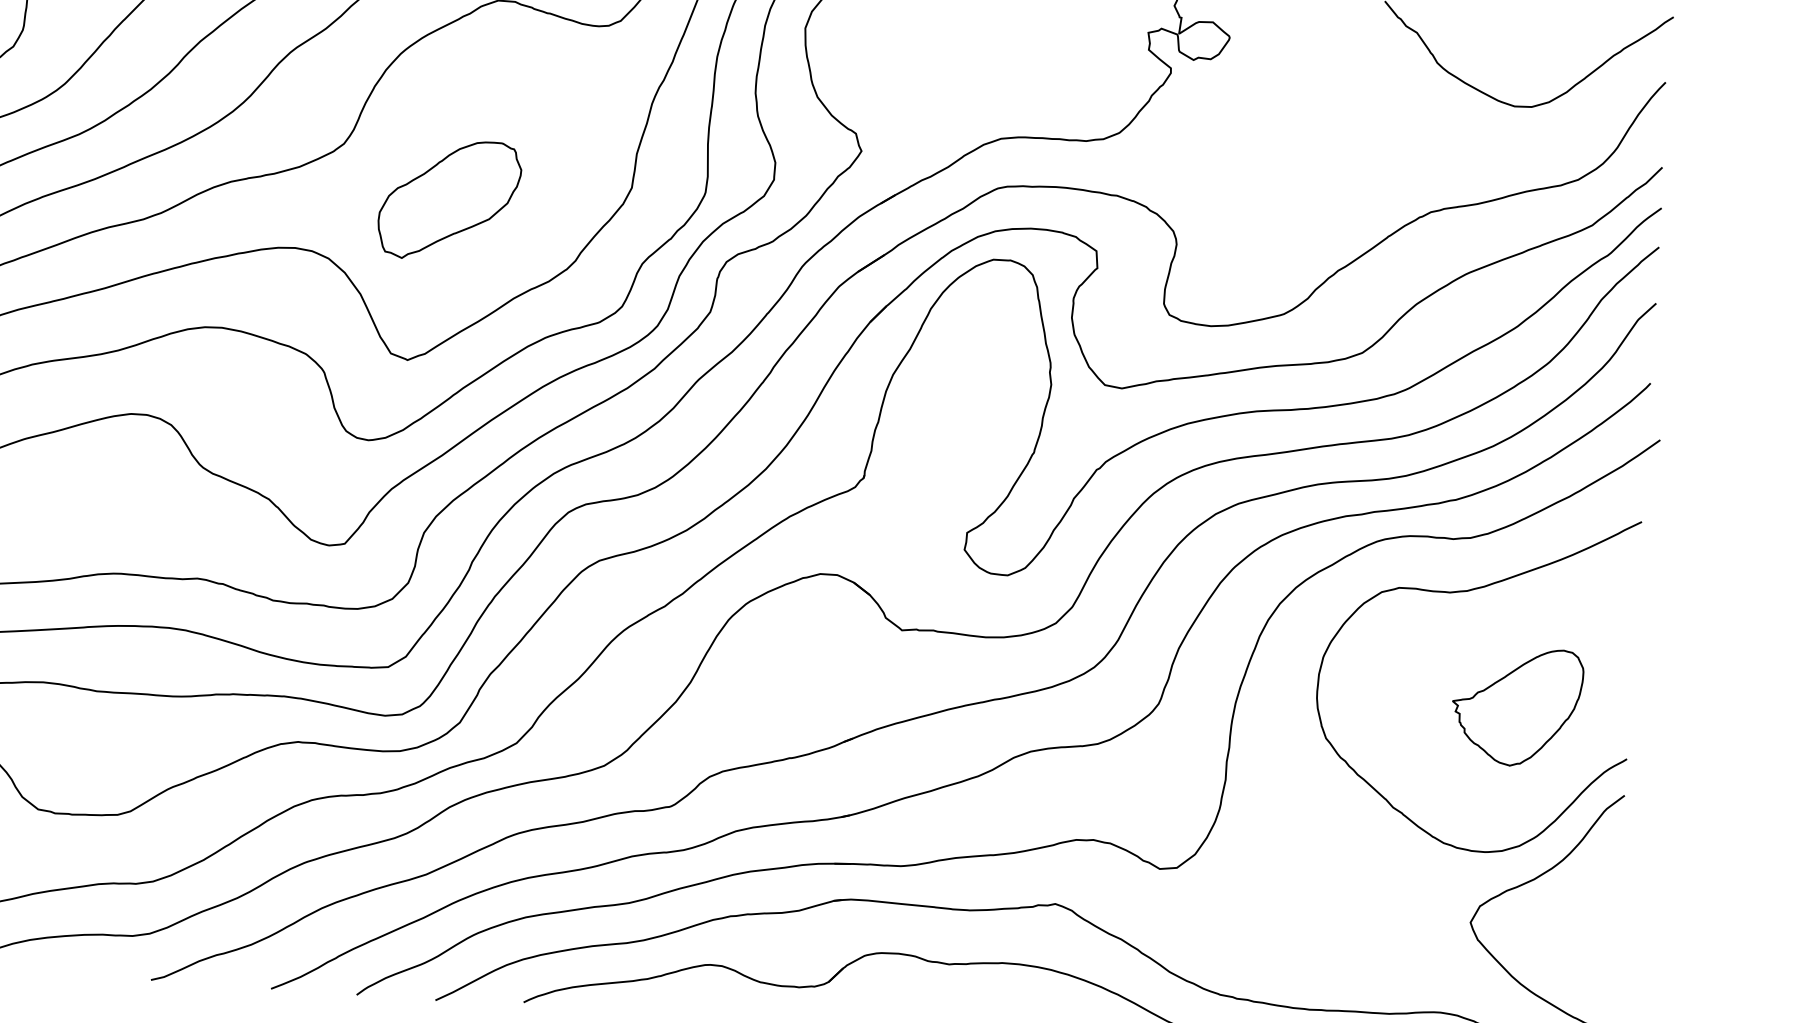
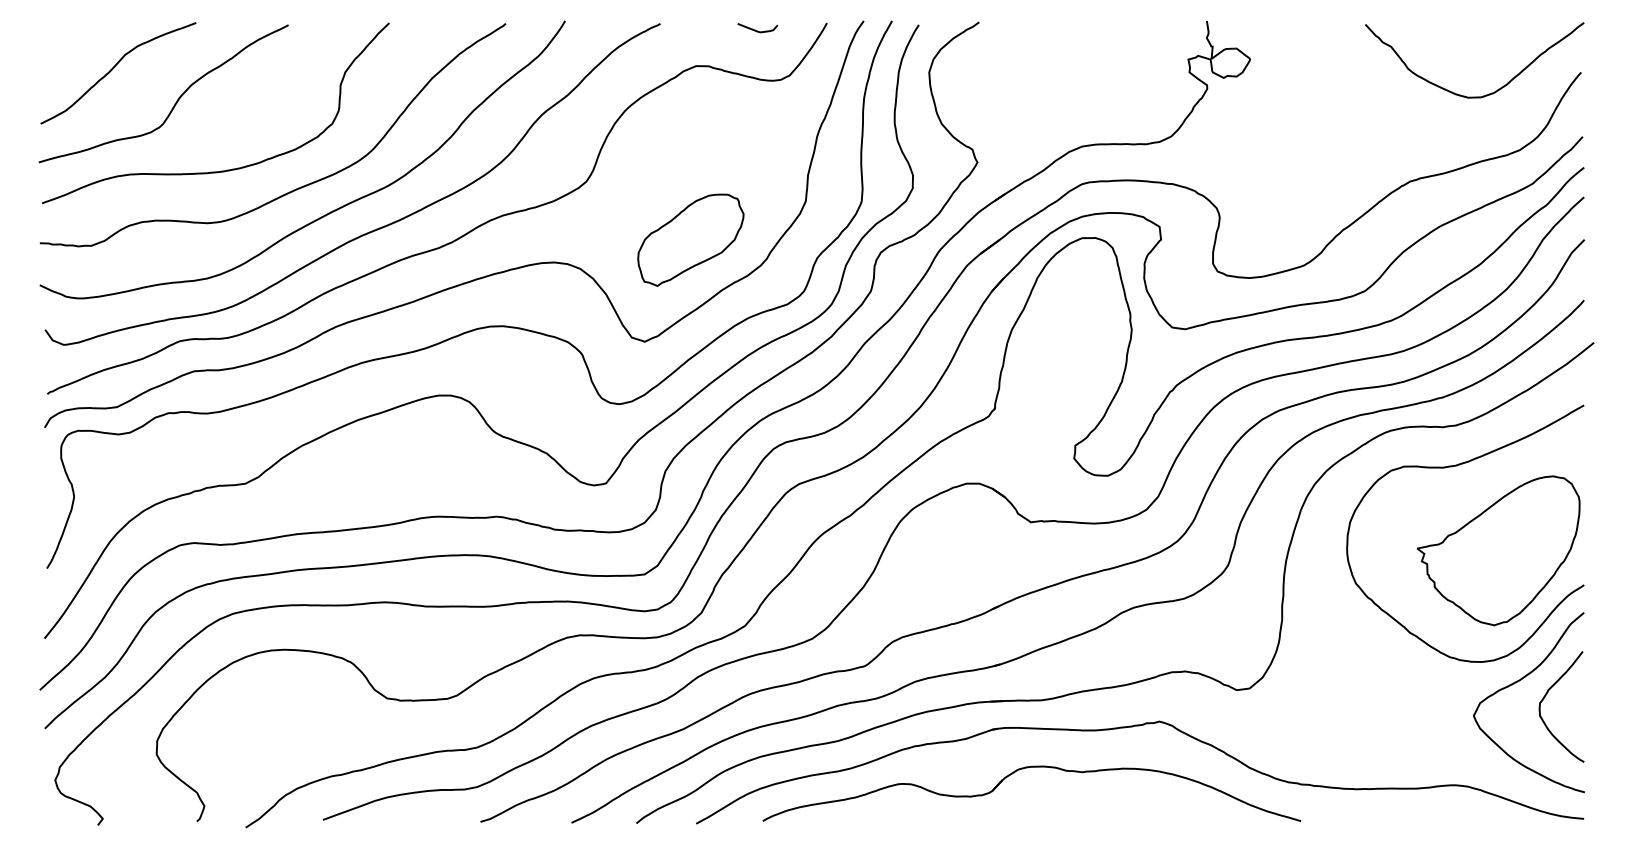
part: (449, 199) -> (690, 239), moved
part: (1516, 706) -> (1498, 550), size x1.67
curve: (1566, 904) -> (1545, 697), added

